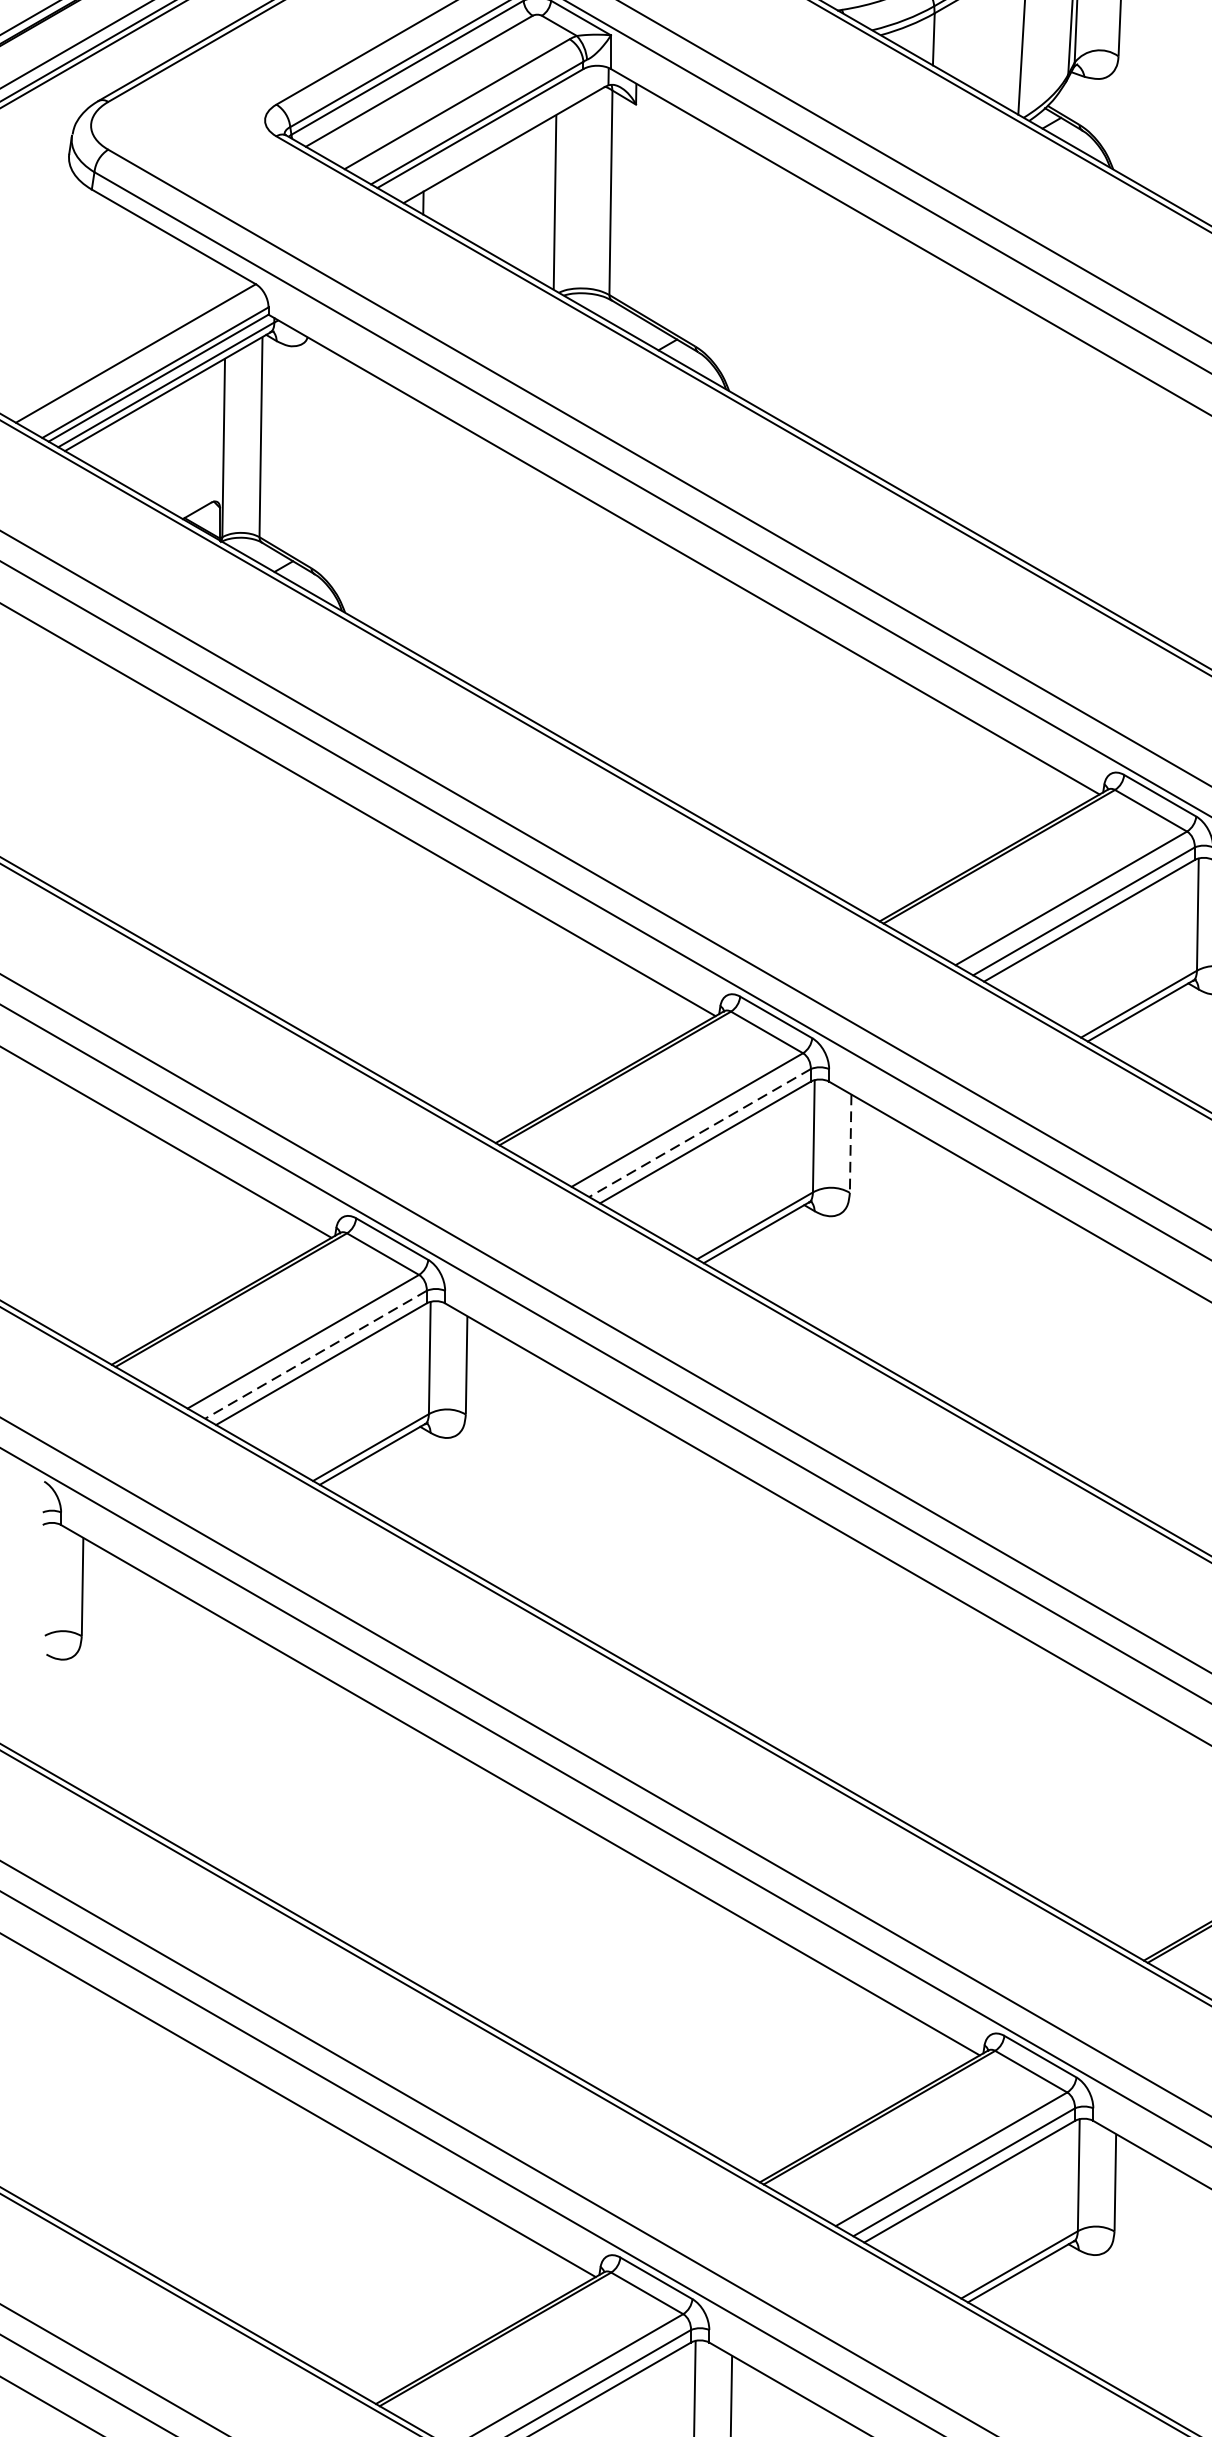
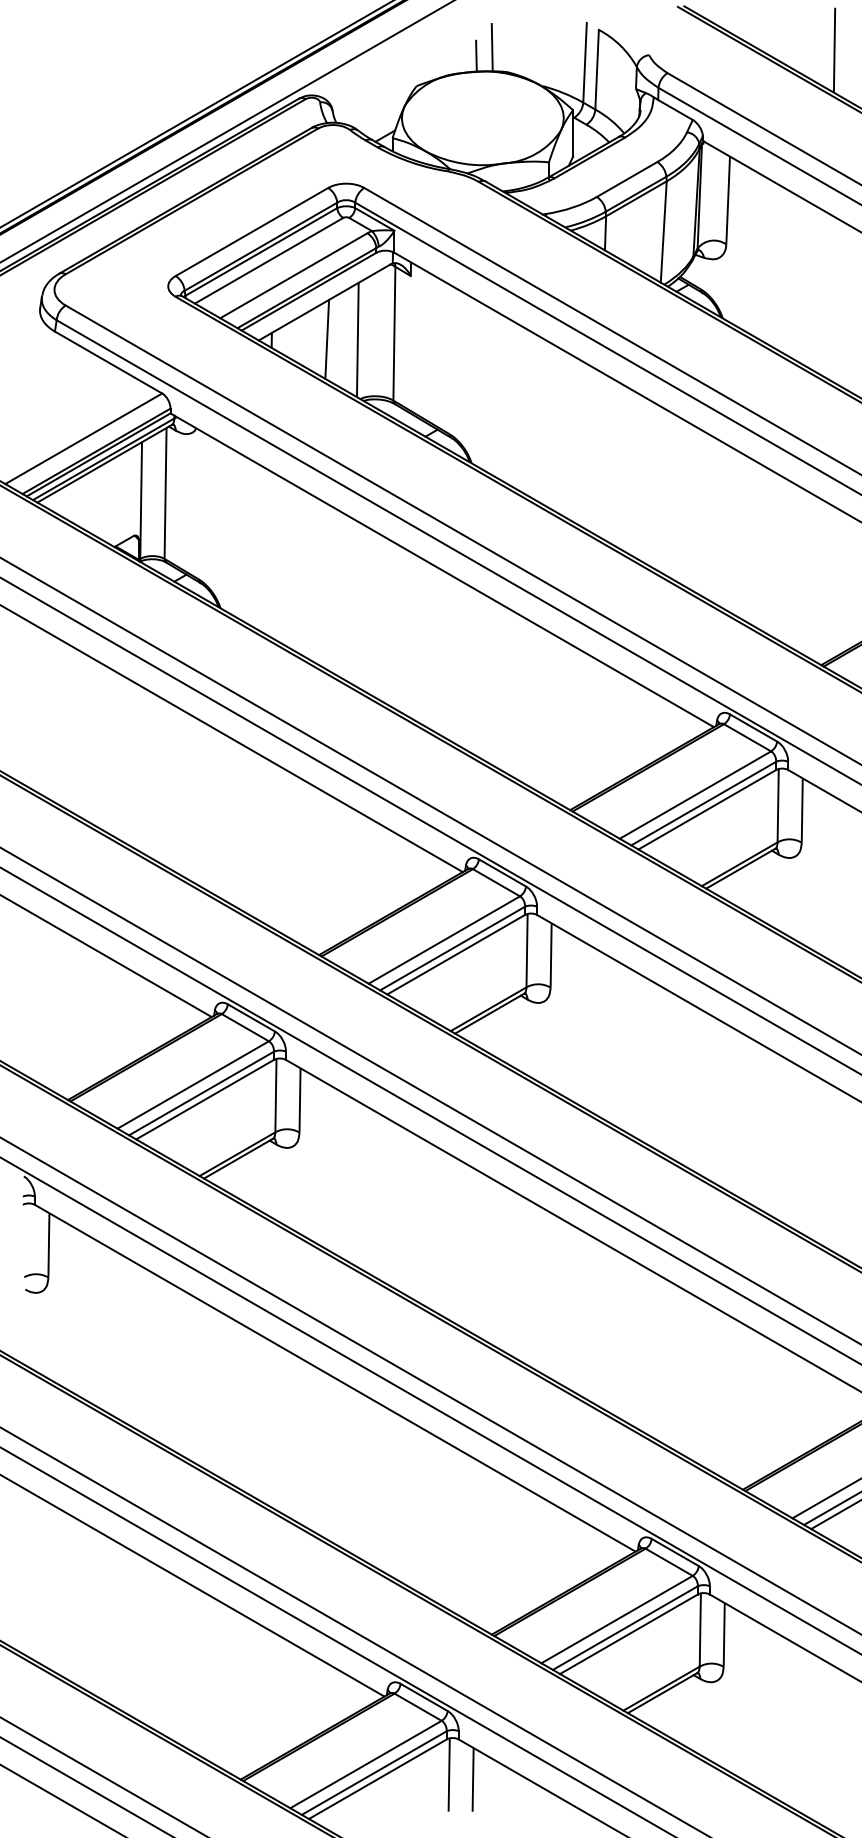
line: (508, 200) -> (327, 338), added
line: (699, 1132) -> (452, 948), dashed -> solid
line: (851, 1142) -> (551, 954), dashed -> solid
line: (315, 1354) -> (201, 1093), dashed -> solid

